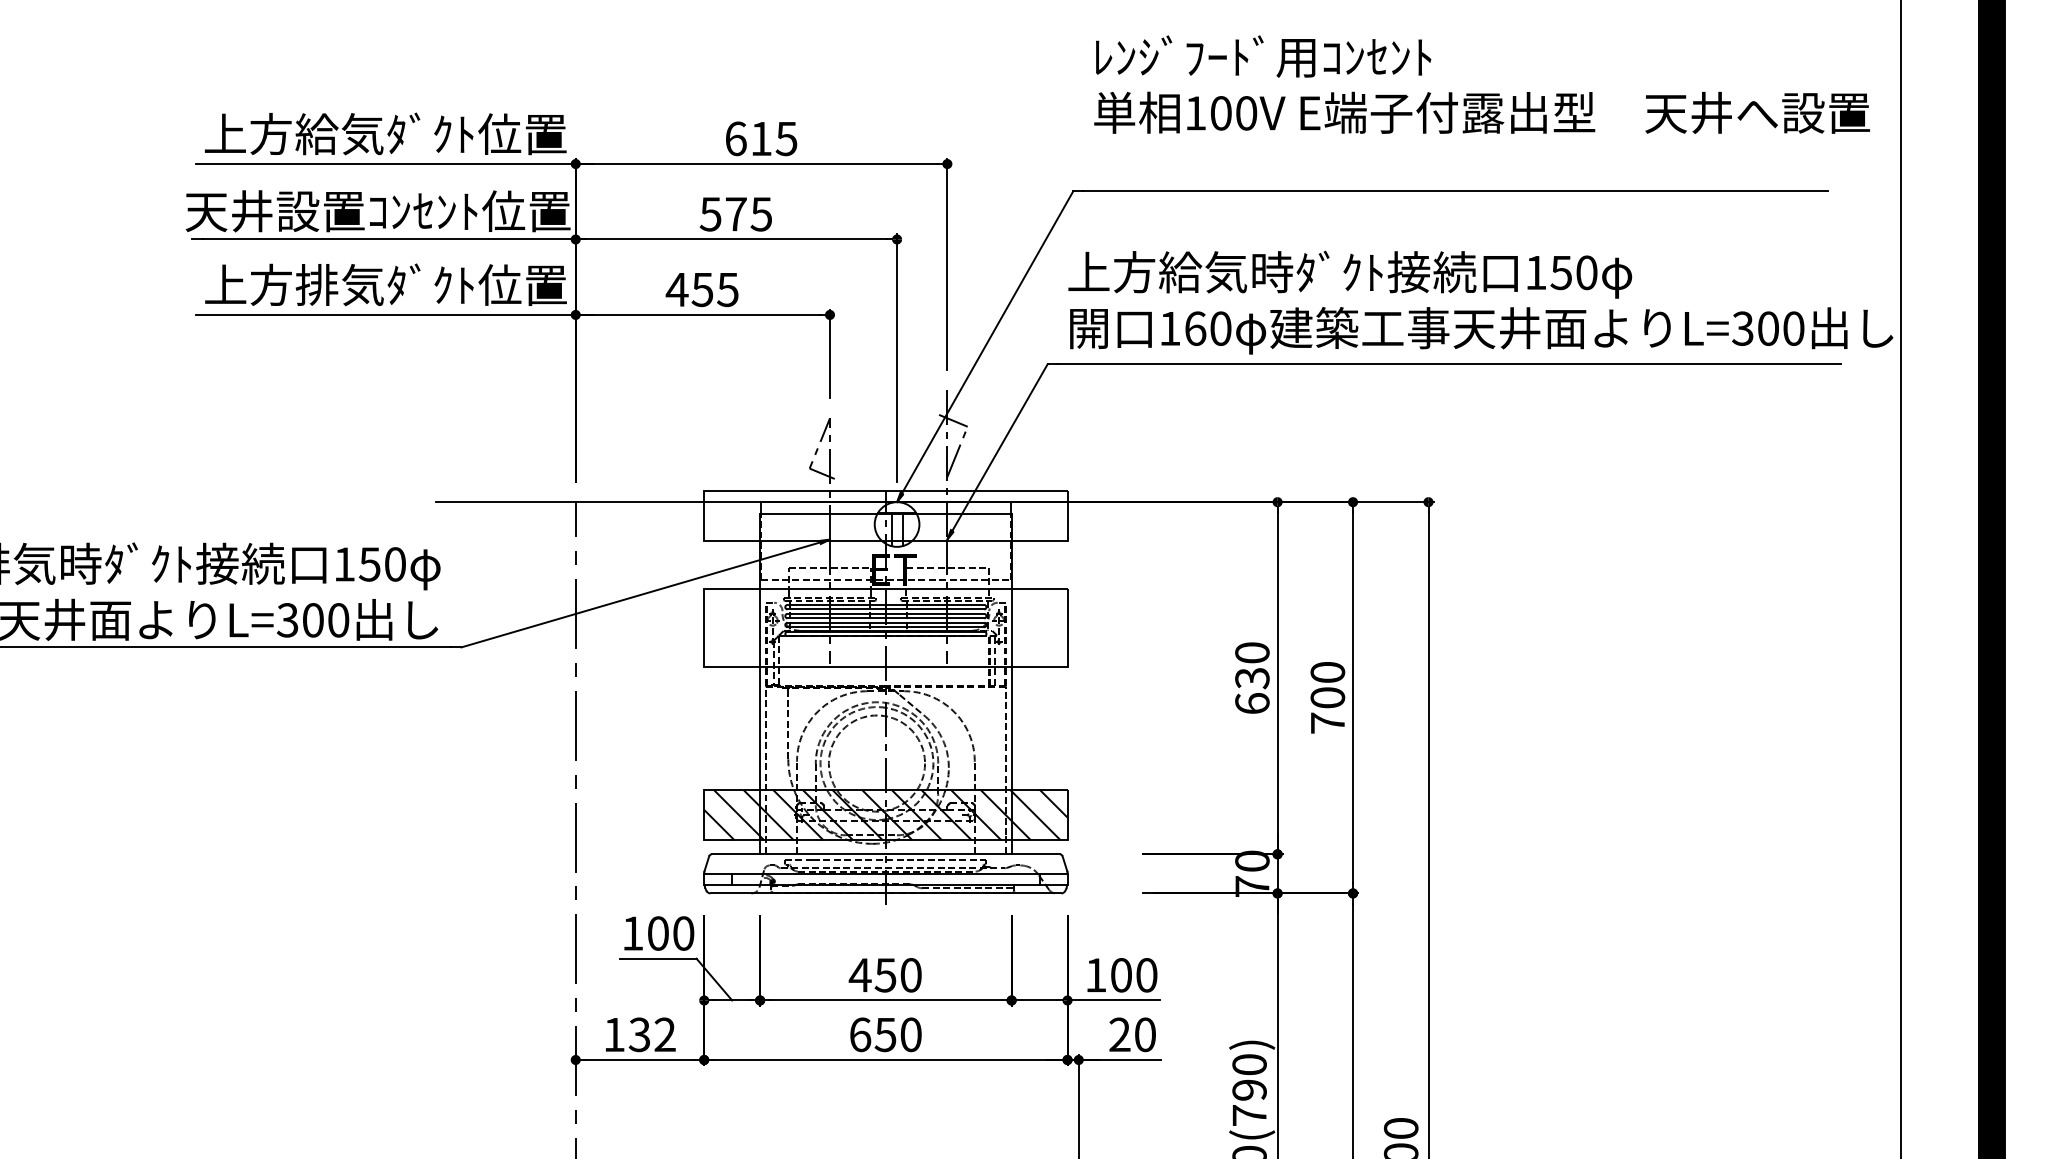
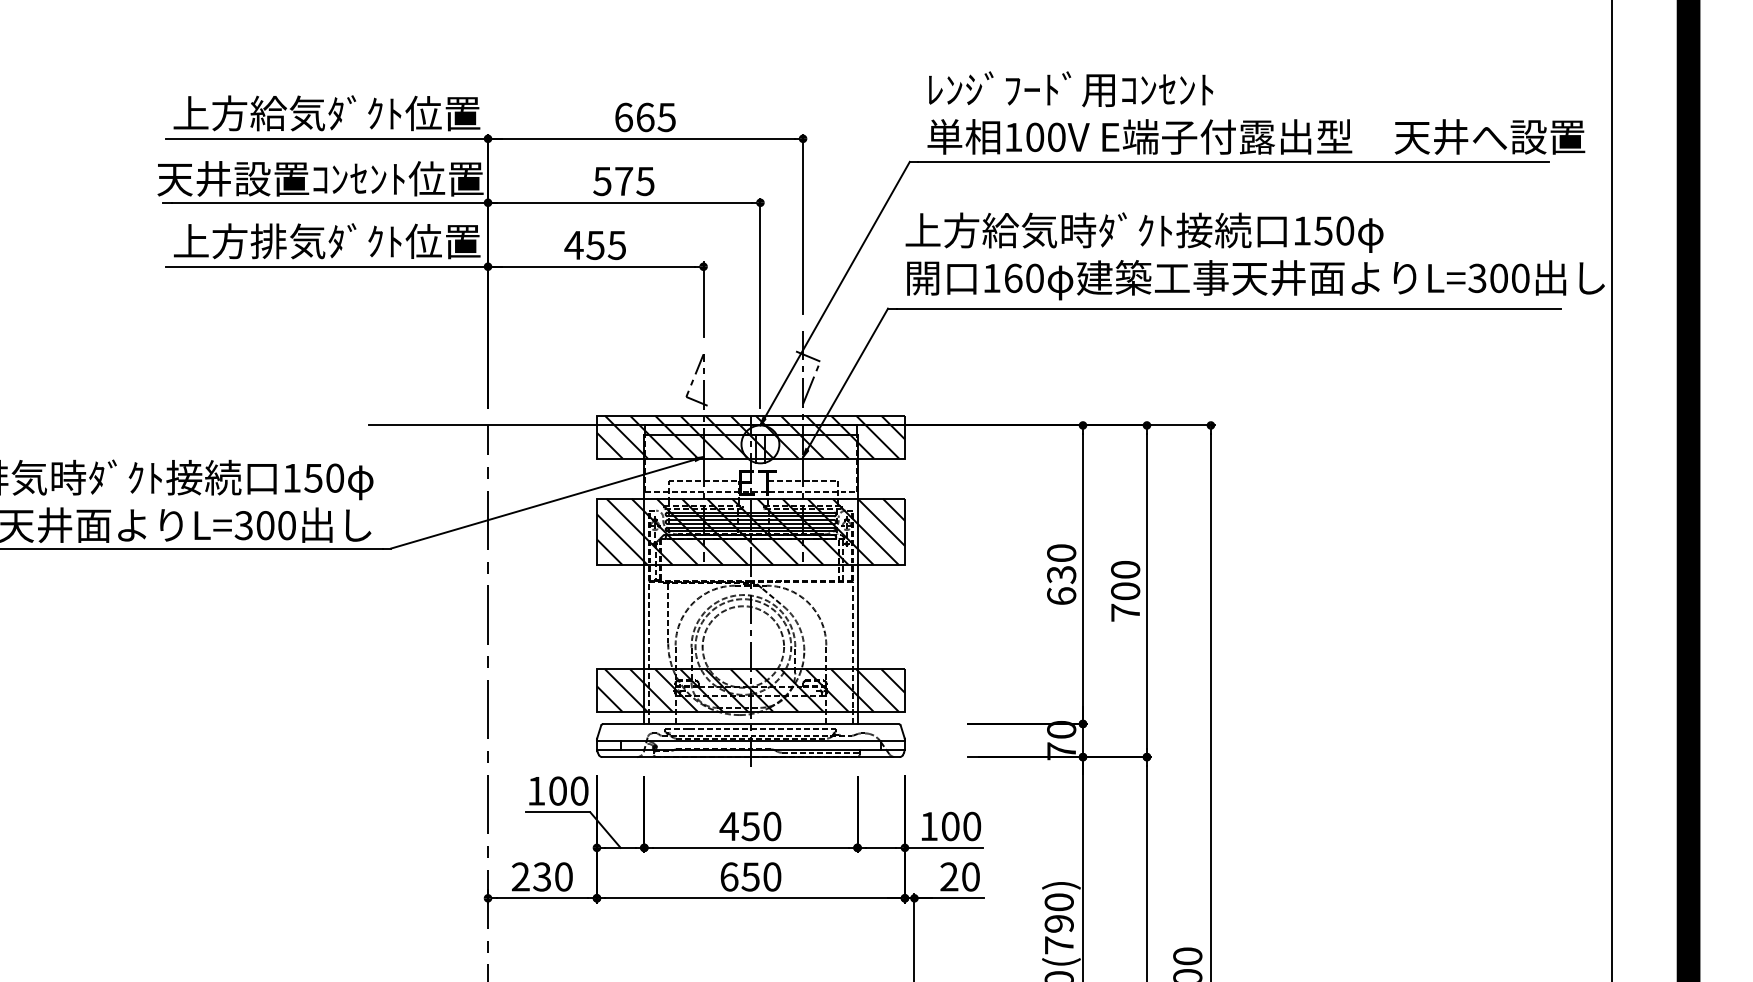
text: (1481, 84) -> (1255, 112), moved
text: (761, 138) -> (645, 117), 615 -> 665
hatch: (885, 515) -> (750, 436), added
hatch: (885, 627) -> (750, 531), added
text: (639, 1034) -> (542, 876), 132 -> 230

